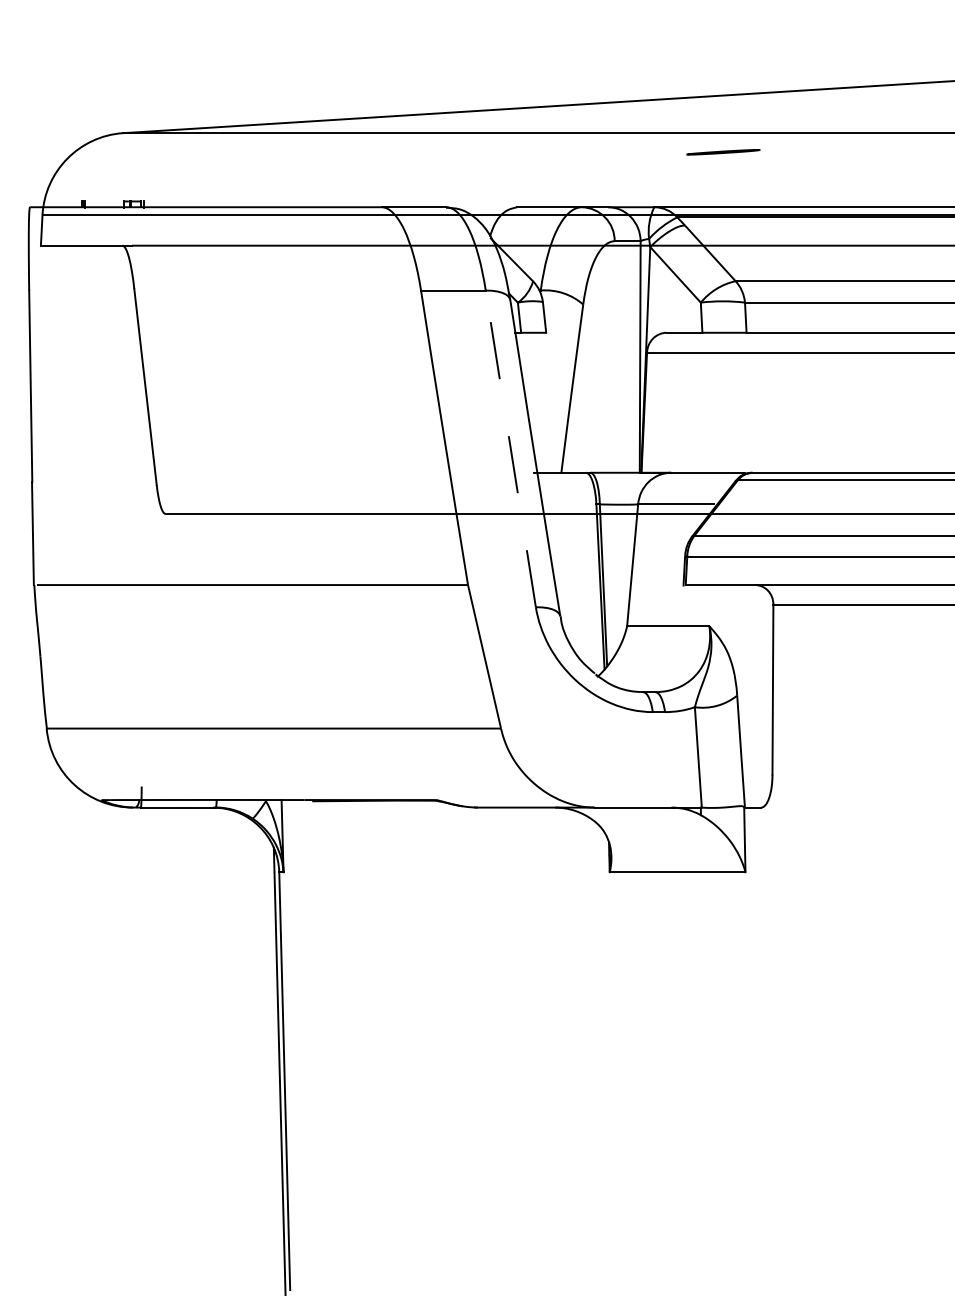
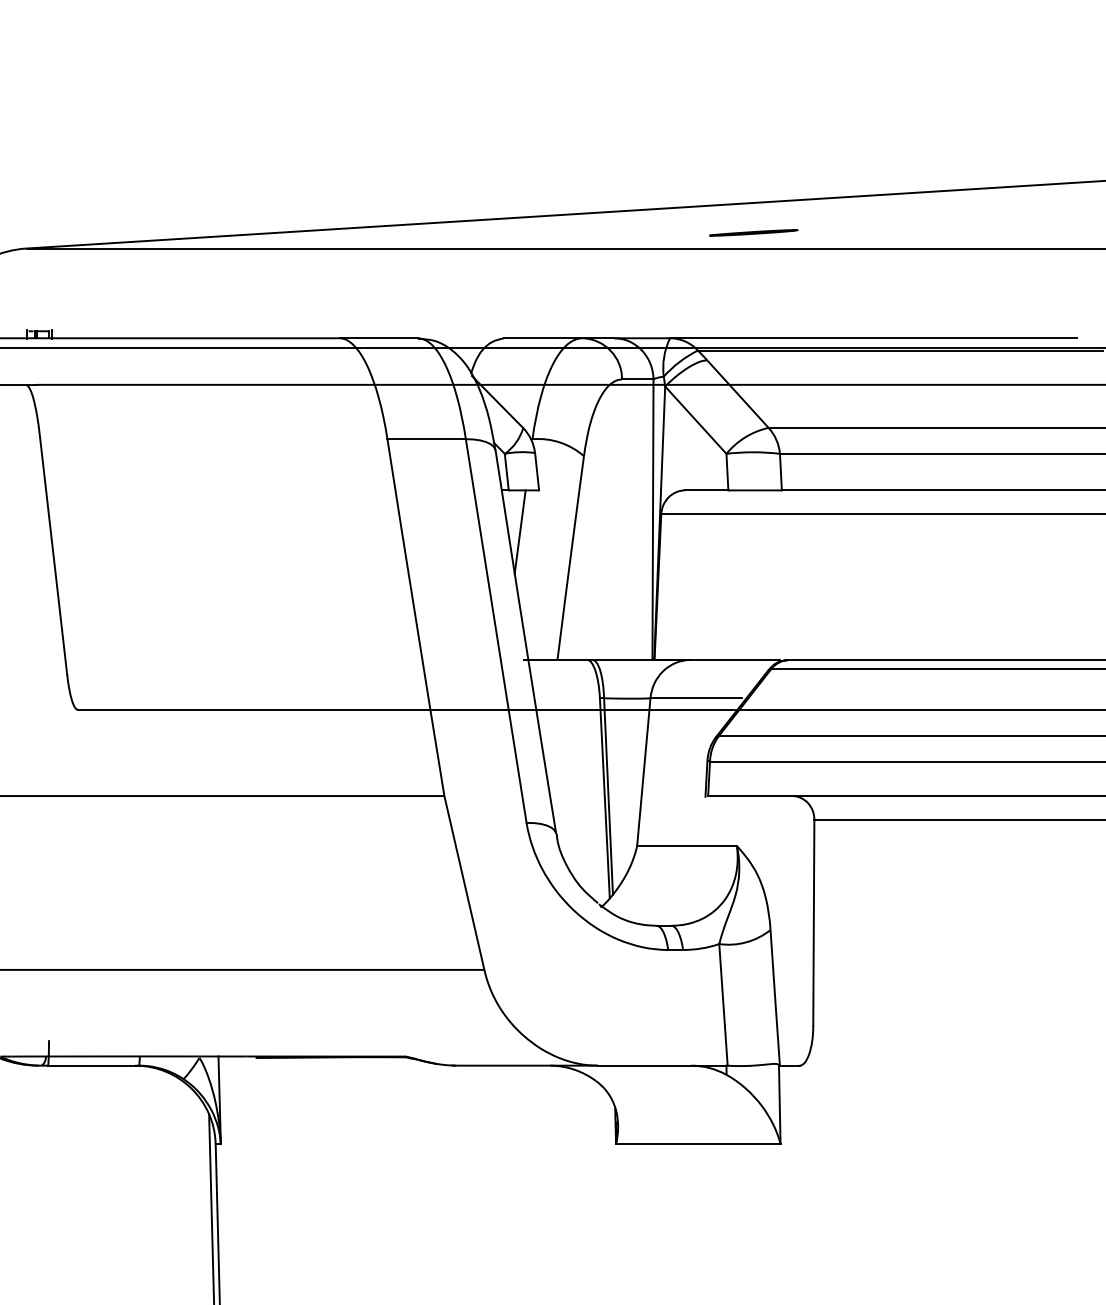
line: (723, 152) -> (753, 233), moved
line: (530, 366) -> (520, 531), added
line: (510, 448) -> (495, 630), dashed -> solid

